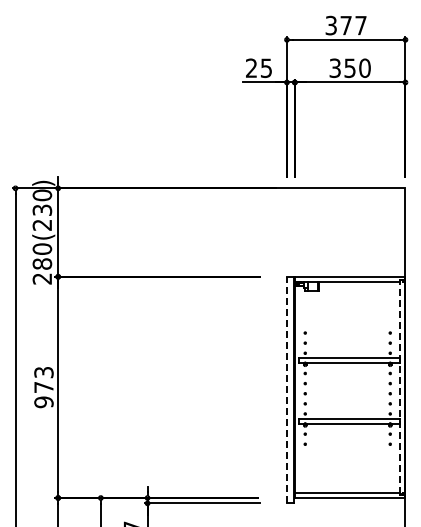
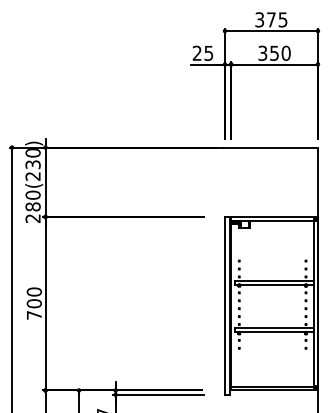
text: (360, 25) -> (282, 19), 377 -> 375
text: (43, 387) -> (33, 303), 973 -> 700
line: (400, 387) -> (314, 303), dashed -> solid
line: (286, 389) -> (224, 305), dashed -> solid

